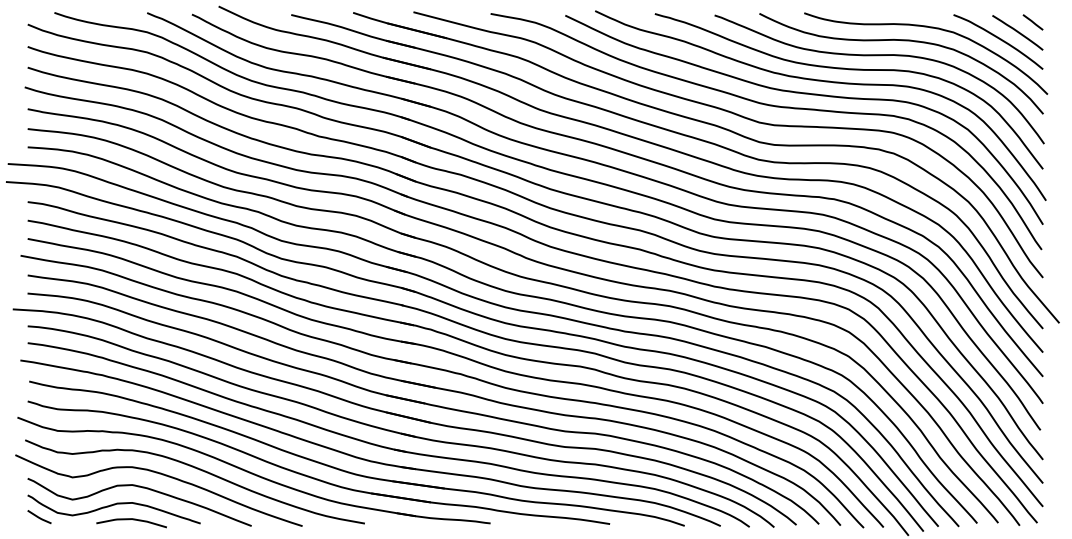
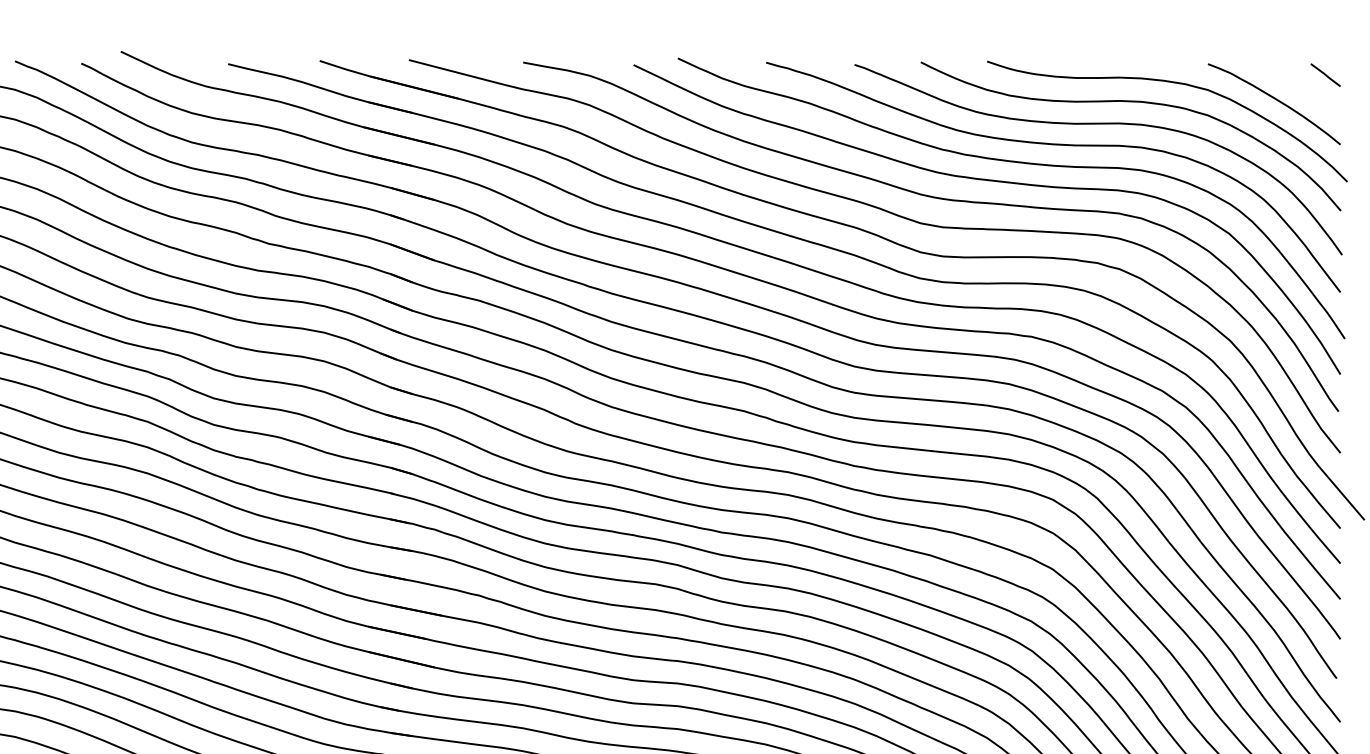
curve: (1017, 32) -> (1302, 90), removed

